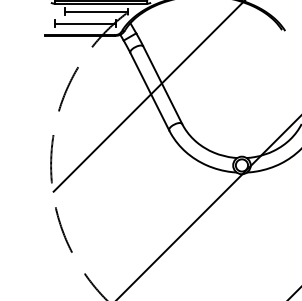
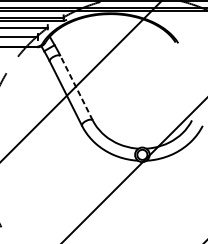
line: (162, 84) -> (76, 87), solid -> dashed

